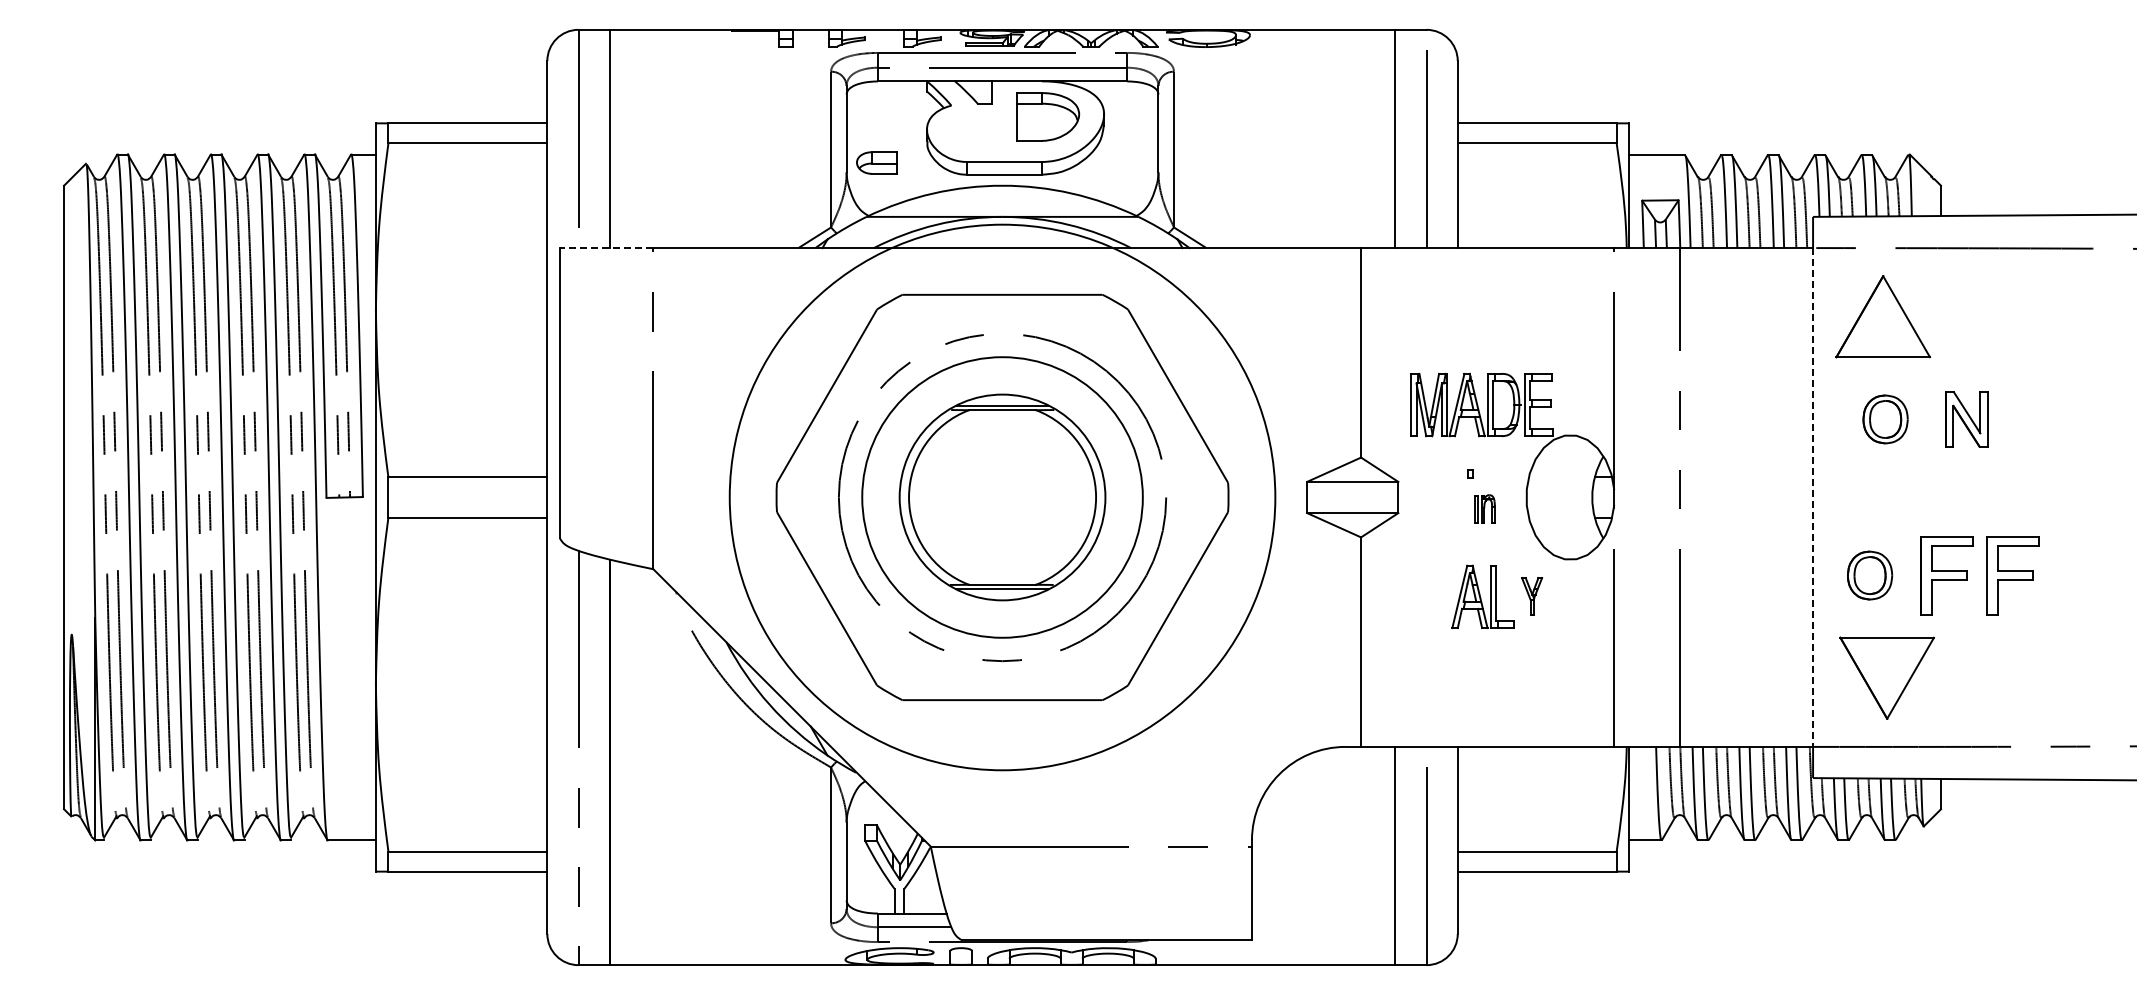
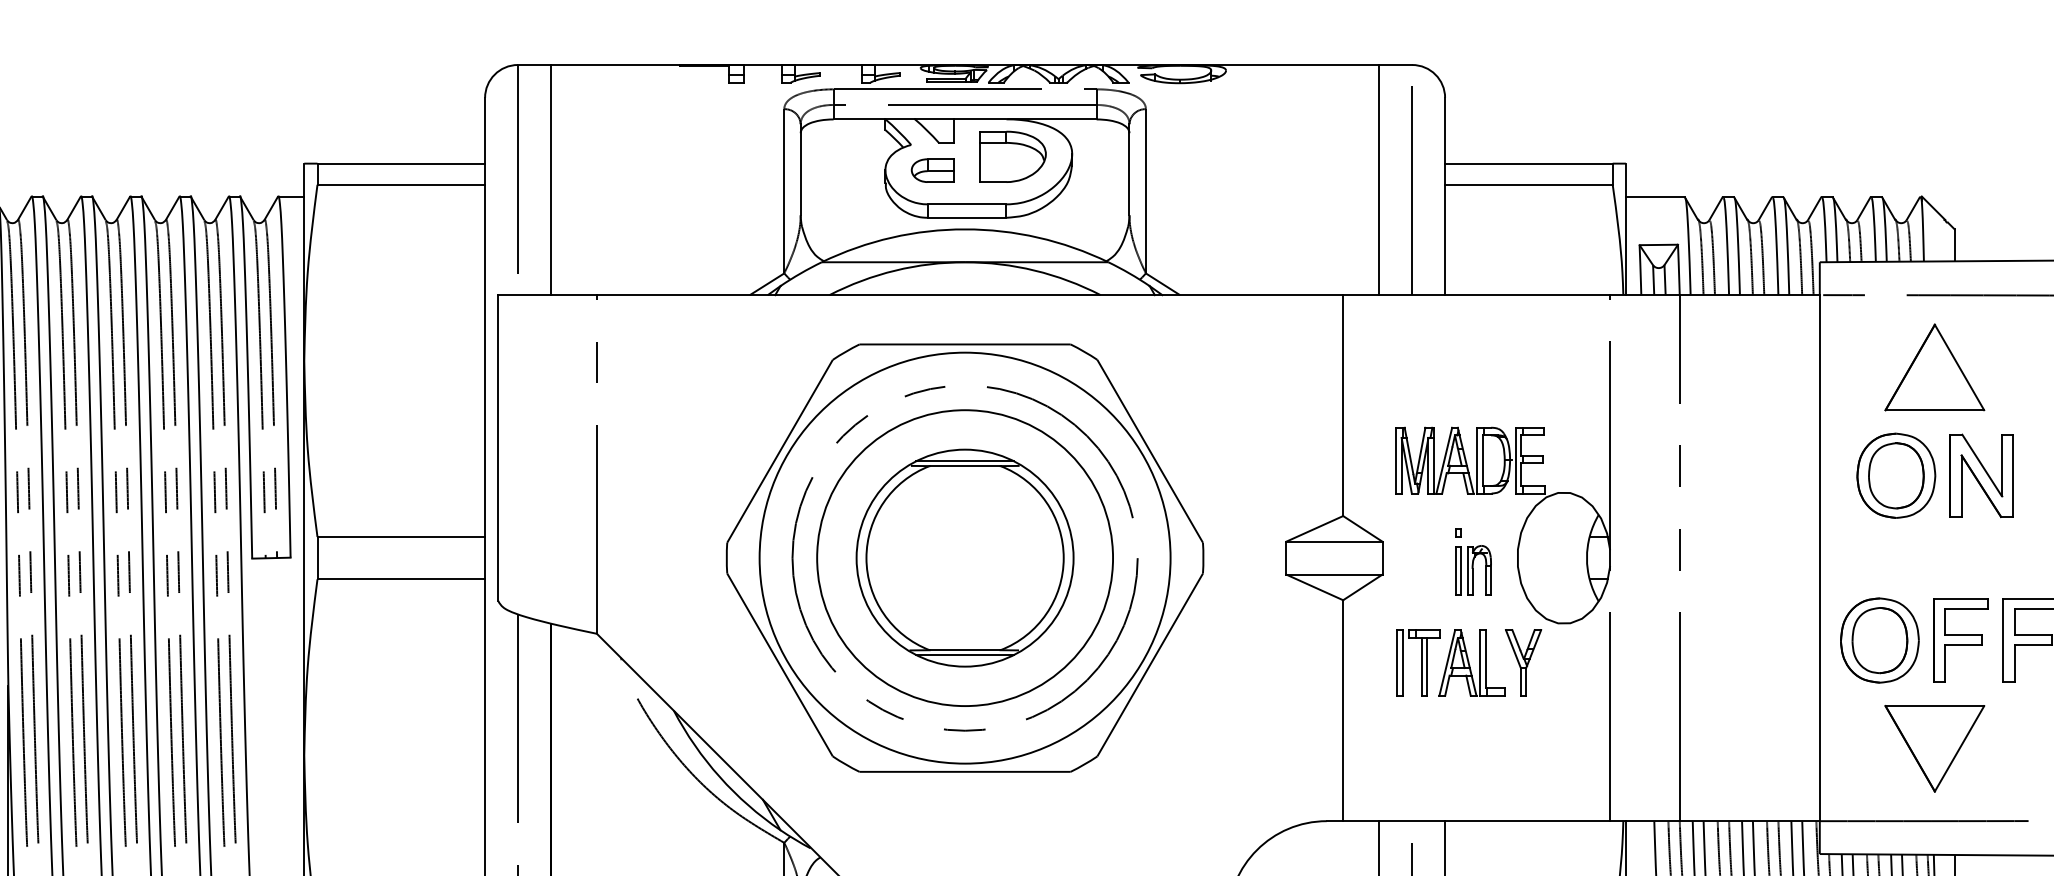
part: (876, 162) -> (932, 170), moved
line: (606, 248) -> (547, 295), dashed -> solid
part: (1882, 316) -> (1934, 367), moved
part: (1885, 419) -> (1896, 475), size x1.67
part: (1966, 419) -> (1981, 475), size x1.43
circle: (1002, 497) -> (965, 558), size x0.71
line: (1813, 497) -> (1820, 558), dashed -> solid
part: (1484, 508) -> (1473, 569), size x1.67
part: (1869, 575) -> (1879, 640), size x1.67
part: (1432, 596) -> (1418, 662), added
part: (1531, 596) -> (1522, 662), size x1.67
part: (1886, 677) -> (1934, 747), moved

